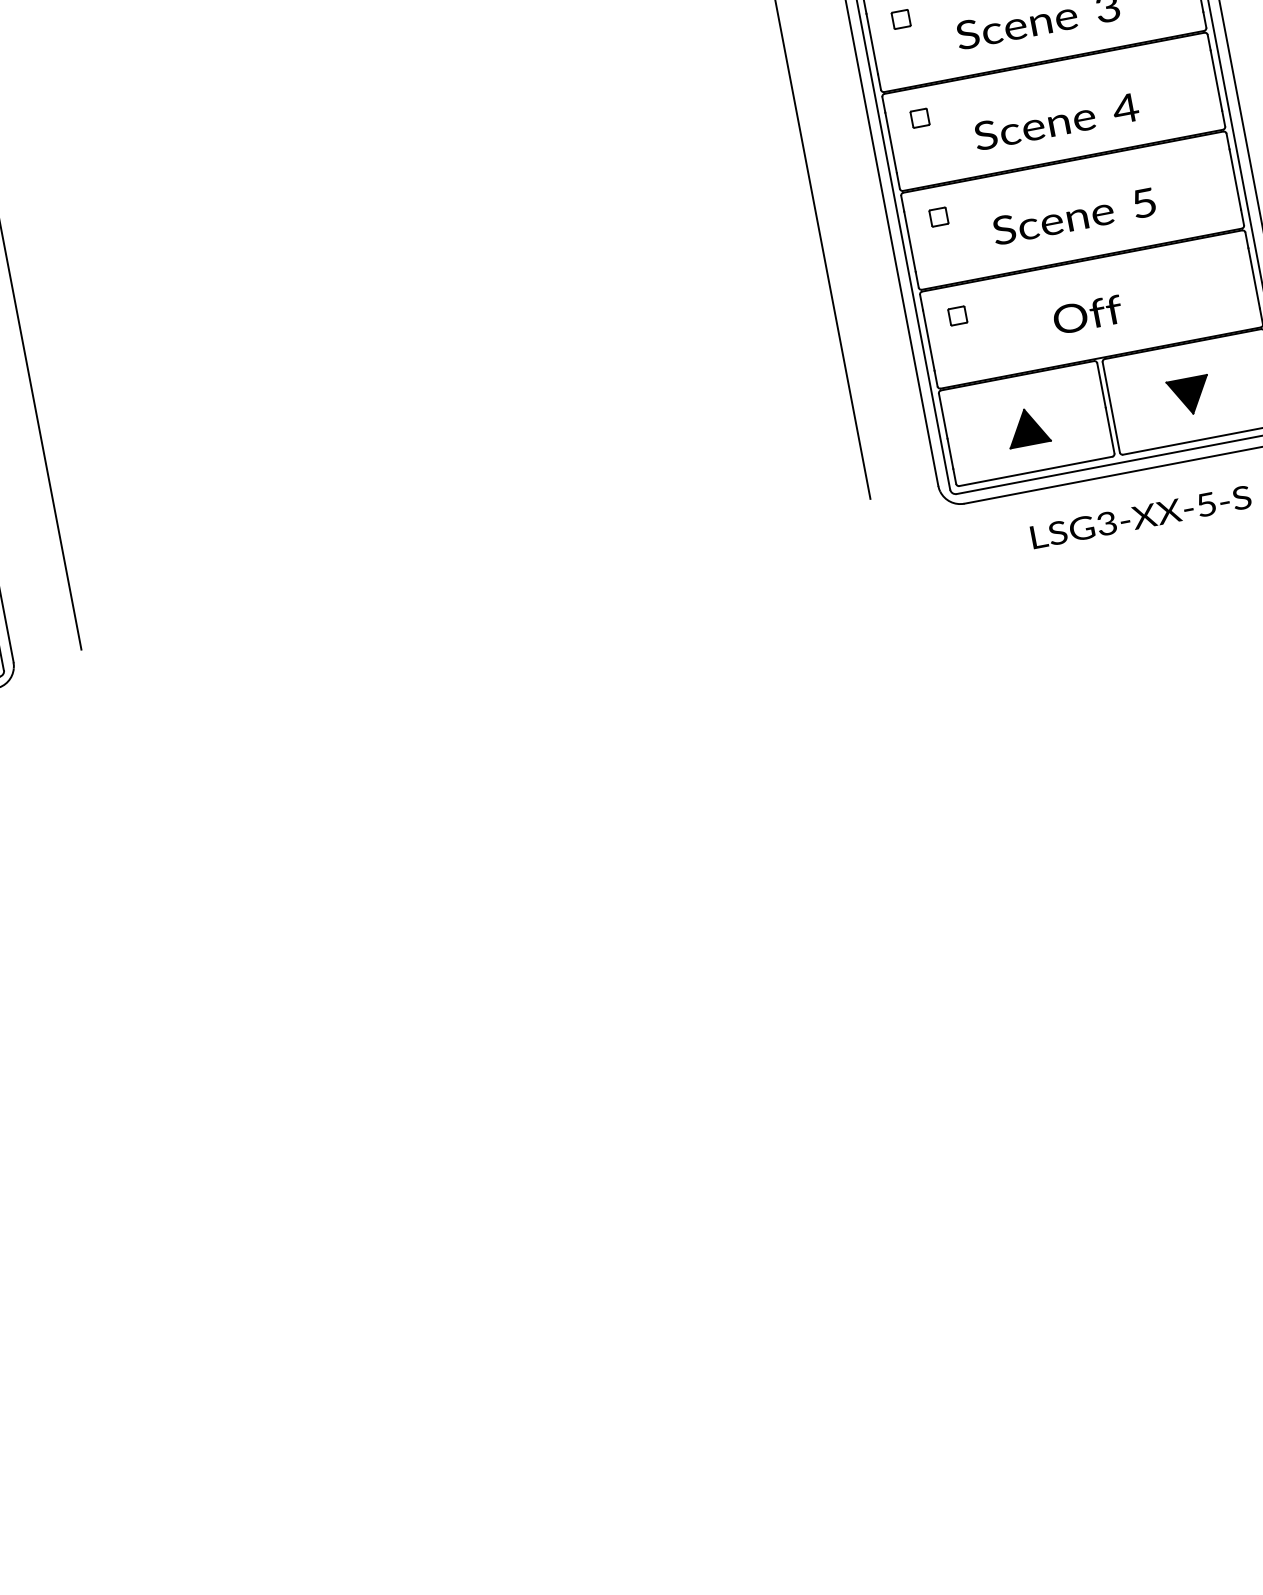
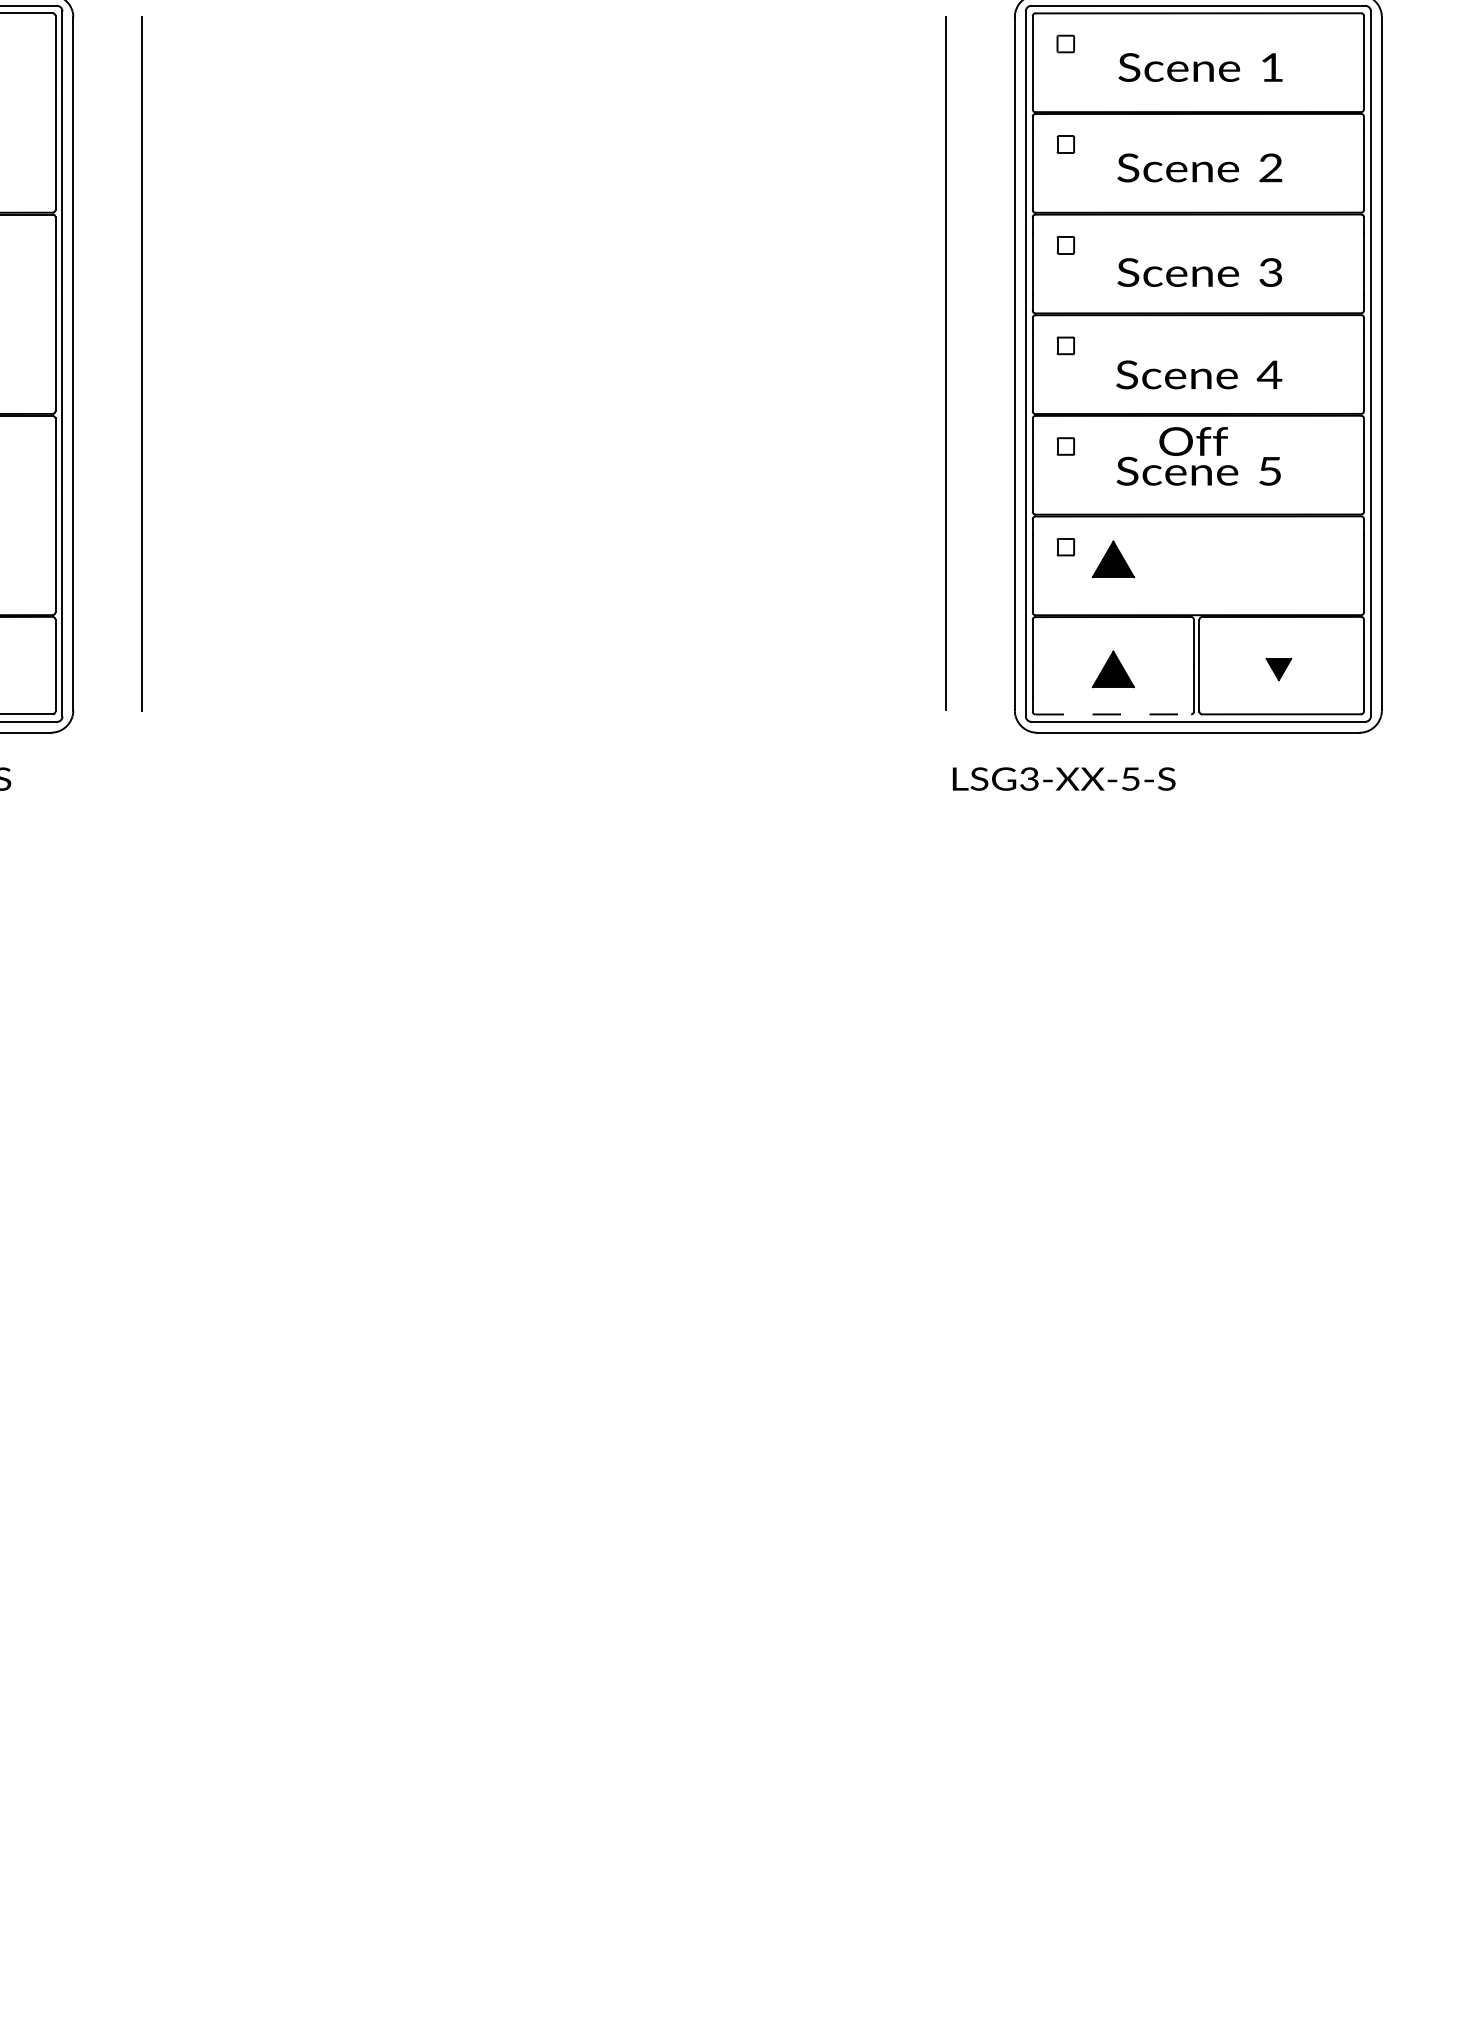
text: (1087, 315) -> (1193, 441), moved
part: (1005, 319) -> (1112, 559), added
part: (1189, 396) -> (1278, 669), size x0.6
line: (1036, 471) -> (1113, 714), solid -> dashed
text: (1141, 516) -> (1064, 778), moved

